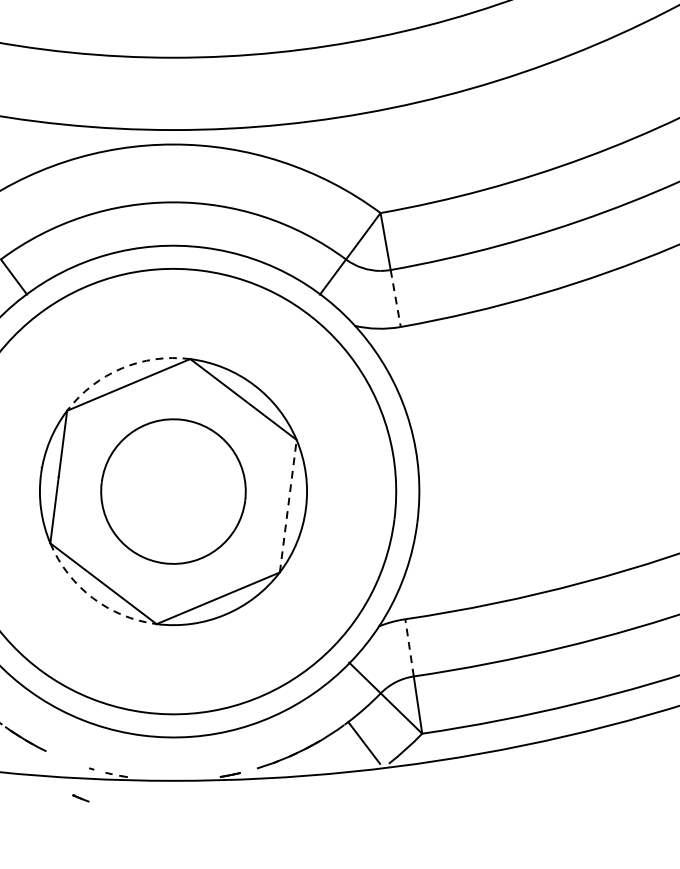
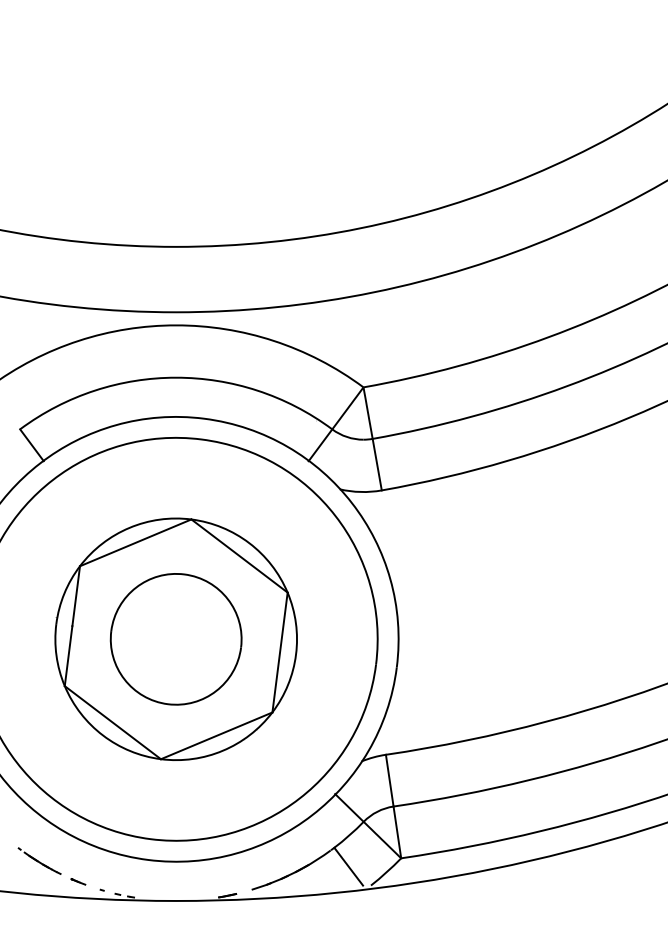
line: (396, 299) -> (377, 465), dashed -> solid
arc: (121, 367) -> (129, 527), dashed -> solid
line: (288, 506) -> (280, 652), dashed -> solid
arc: (93, 597) -> (103, 735), dashed -> solid
line: (409, 647) -> (389, 780), dashed -> solid
line: (80, 798) -> (78, 881), moved

